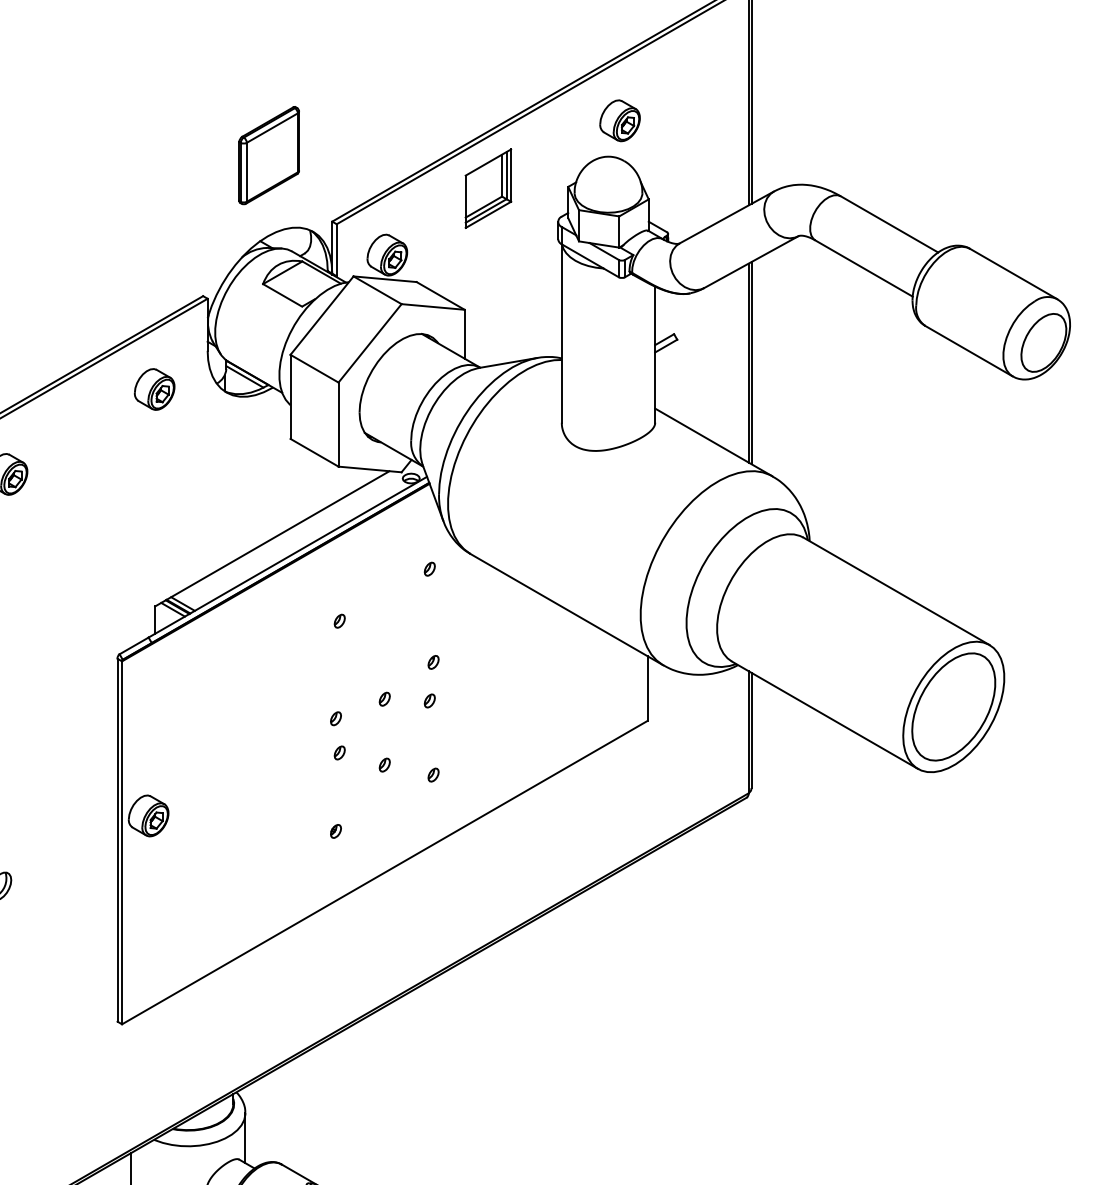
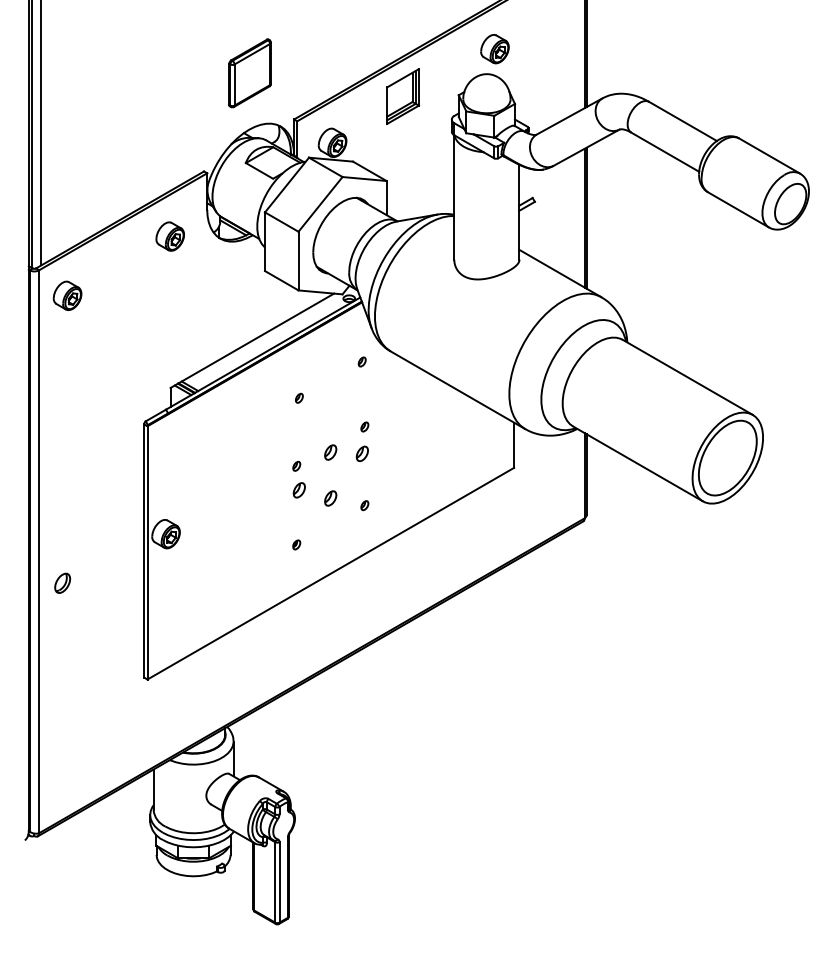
part: (384, 698) -> (330, 452), size x1.6
part: (428, 700) -> (361, 453), size x1.6
part: (339, 751) -> (299, 489), size x1.6
part: (384, 764) -> (330, 498), size x1.6

